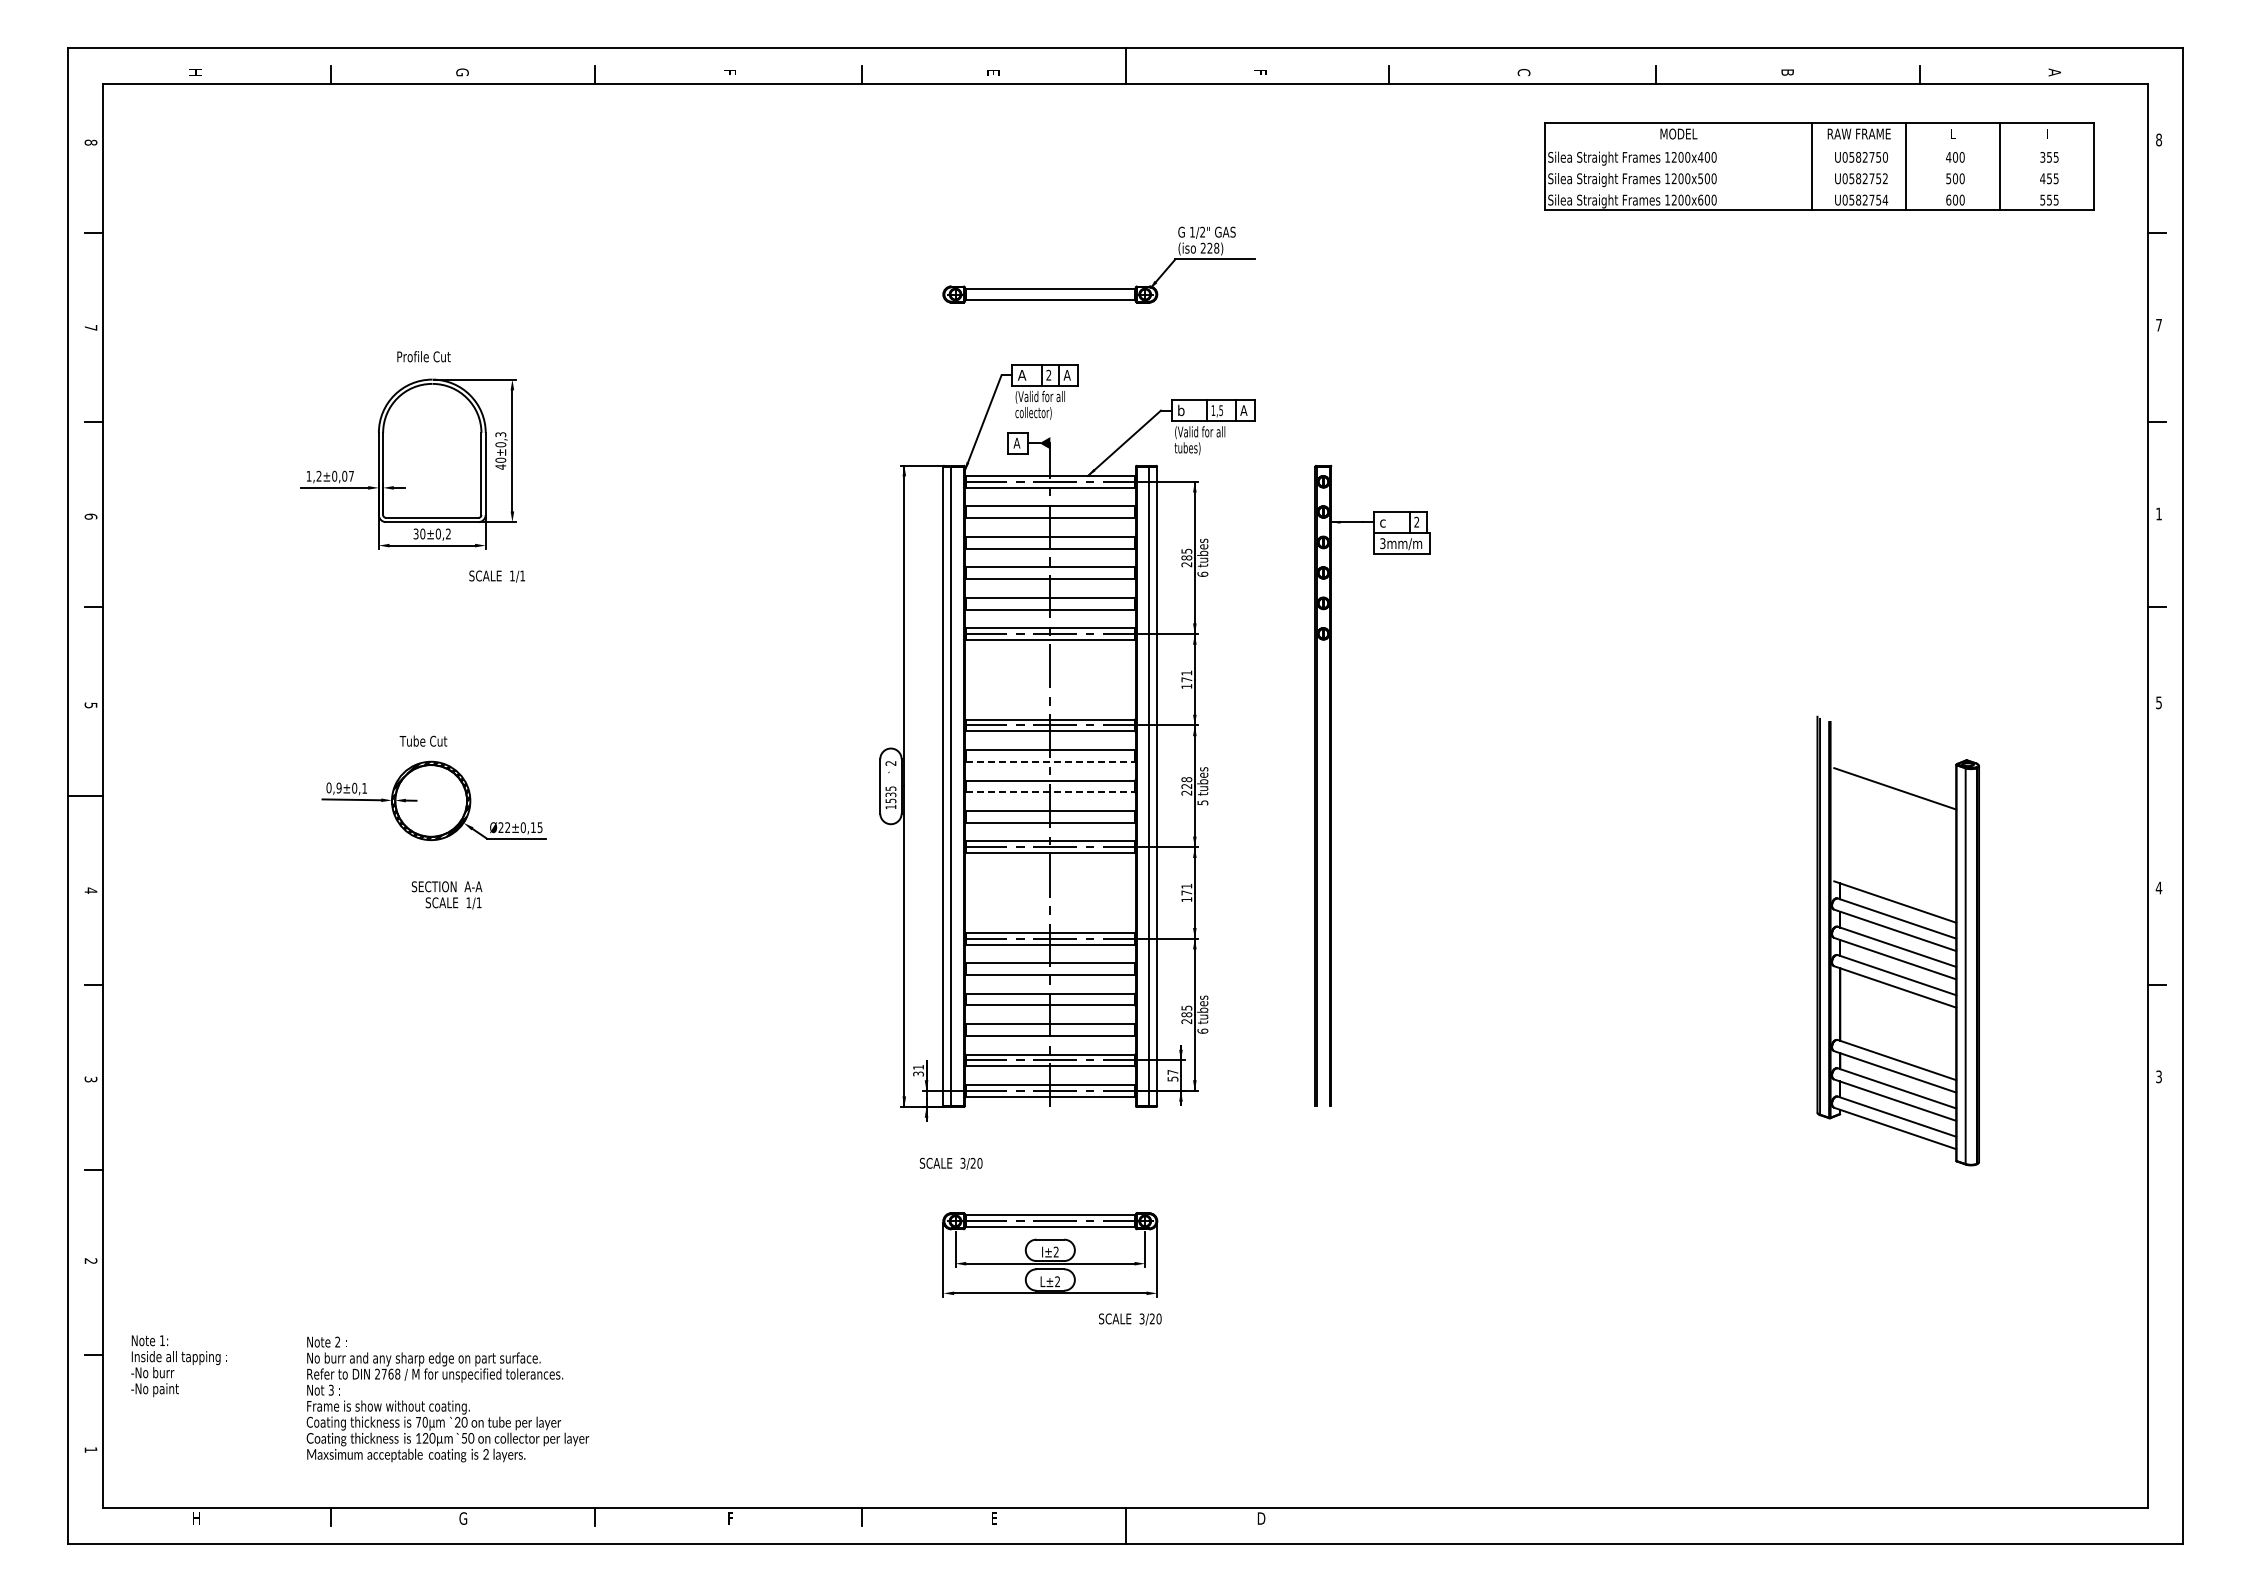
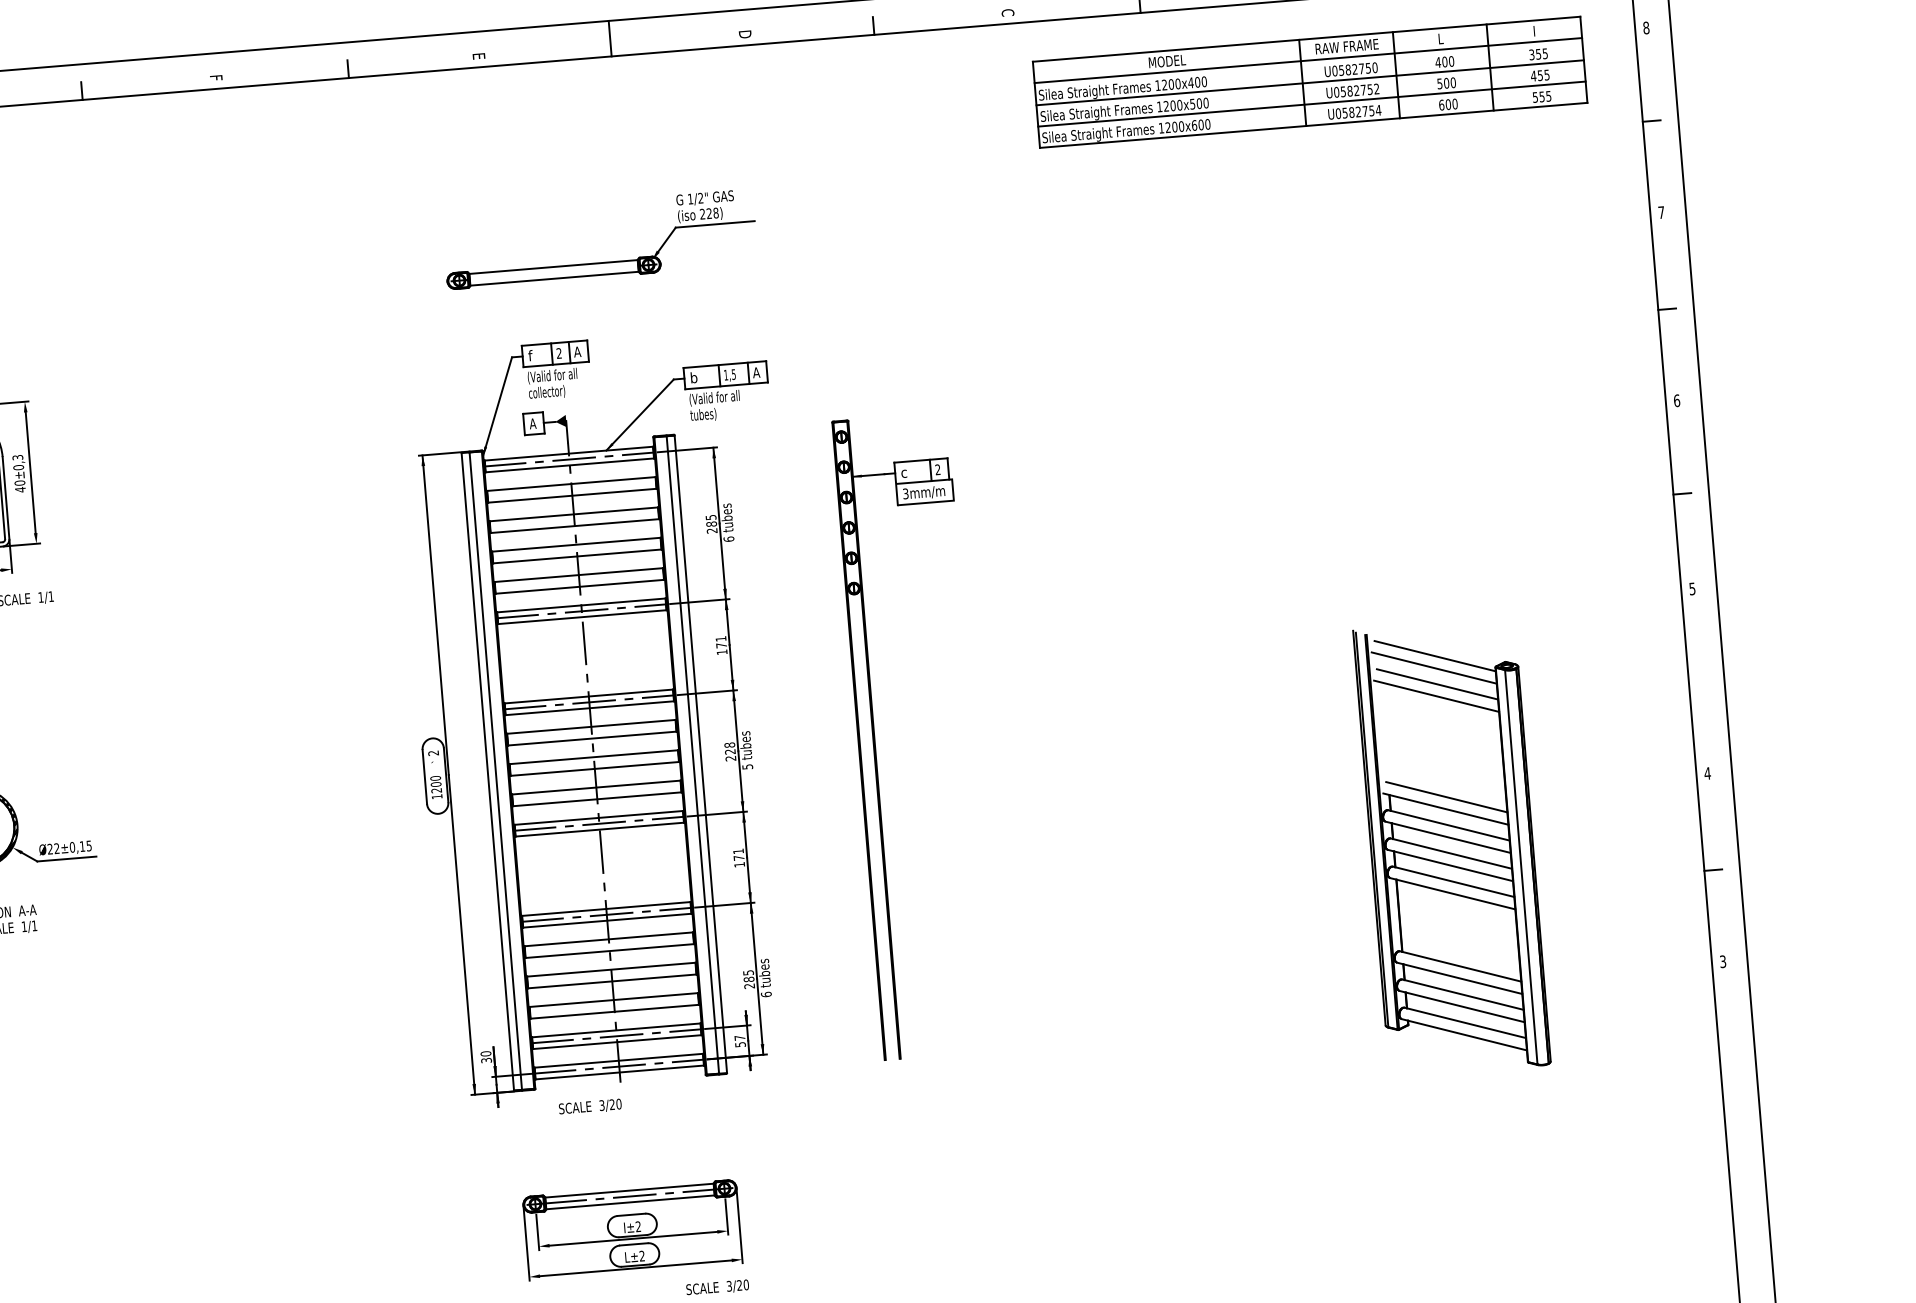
text: (1260, 72) -> (745, 34), F -> D
line: (1819, 144) -> (1308, 60), added
line: (1819, 167) -> (1310, 83), added
line: (1819, 188) -> (1311, 104), added
text: (1021, 374) -> (531, 354), A -> f
text: (2159, 513) -> (1677, 400), 1 -> 6
line: (1897, 748) -> (1435, 655), added
line: (1895, 760) -> (1434, 668), added
line: (1050, 761) -> (592, 738), dashed -> solid
line: (1897, 777) -> (1437, 684), added
line: (1050, 792) -> (594, 769), dashed -> solid
text: (890, 794) -> (435, 784), 1535 -> 1200
line: (1896, 890) -> (1446, 797), added
text: (918, 1066) -> (485, 1053), 31 -> 30
text: (950, 1163) -> (589, 1106), moved

